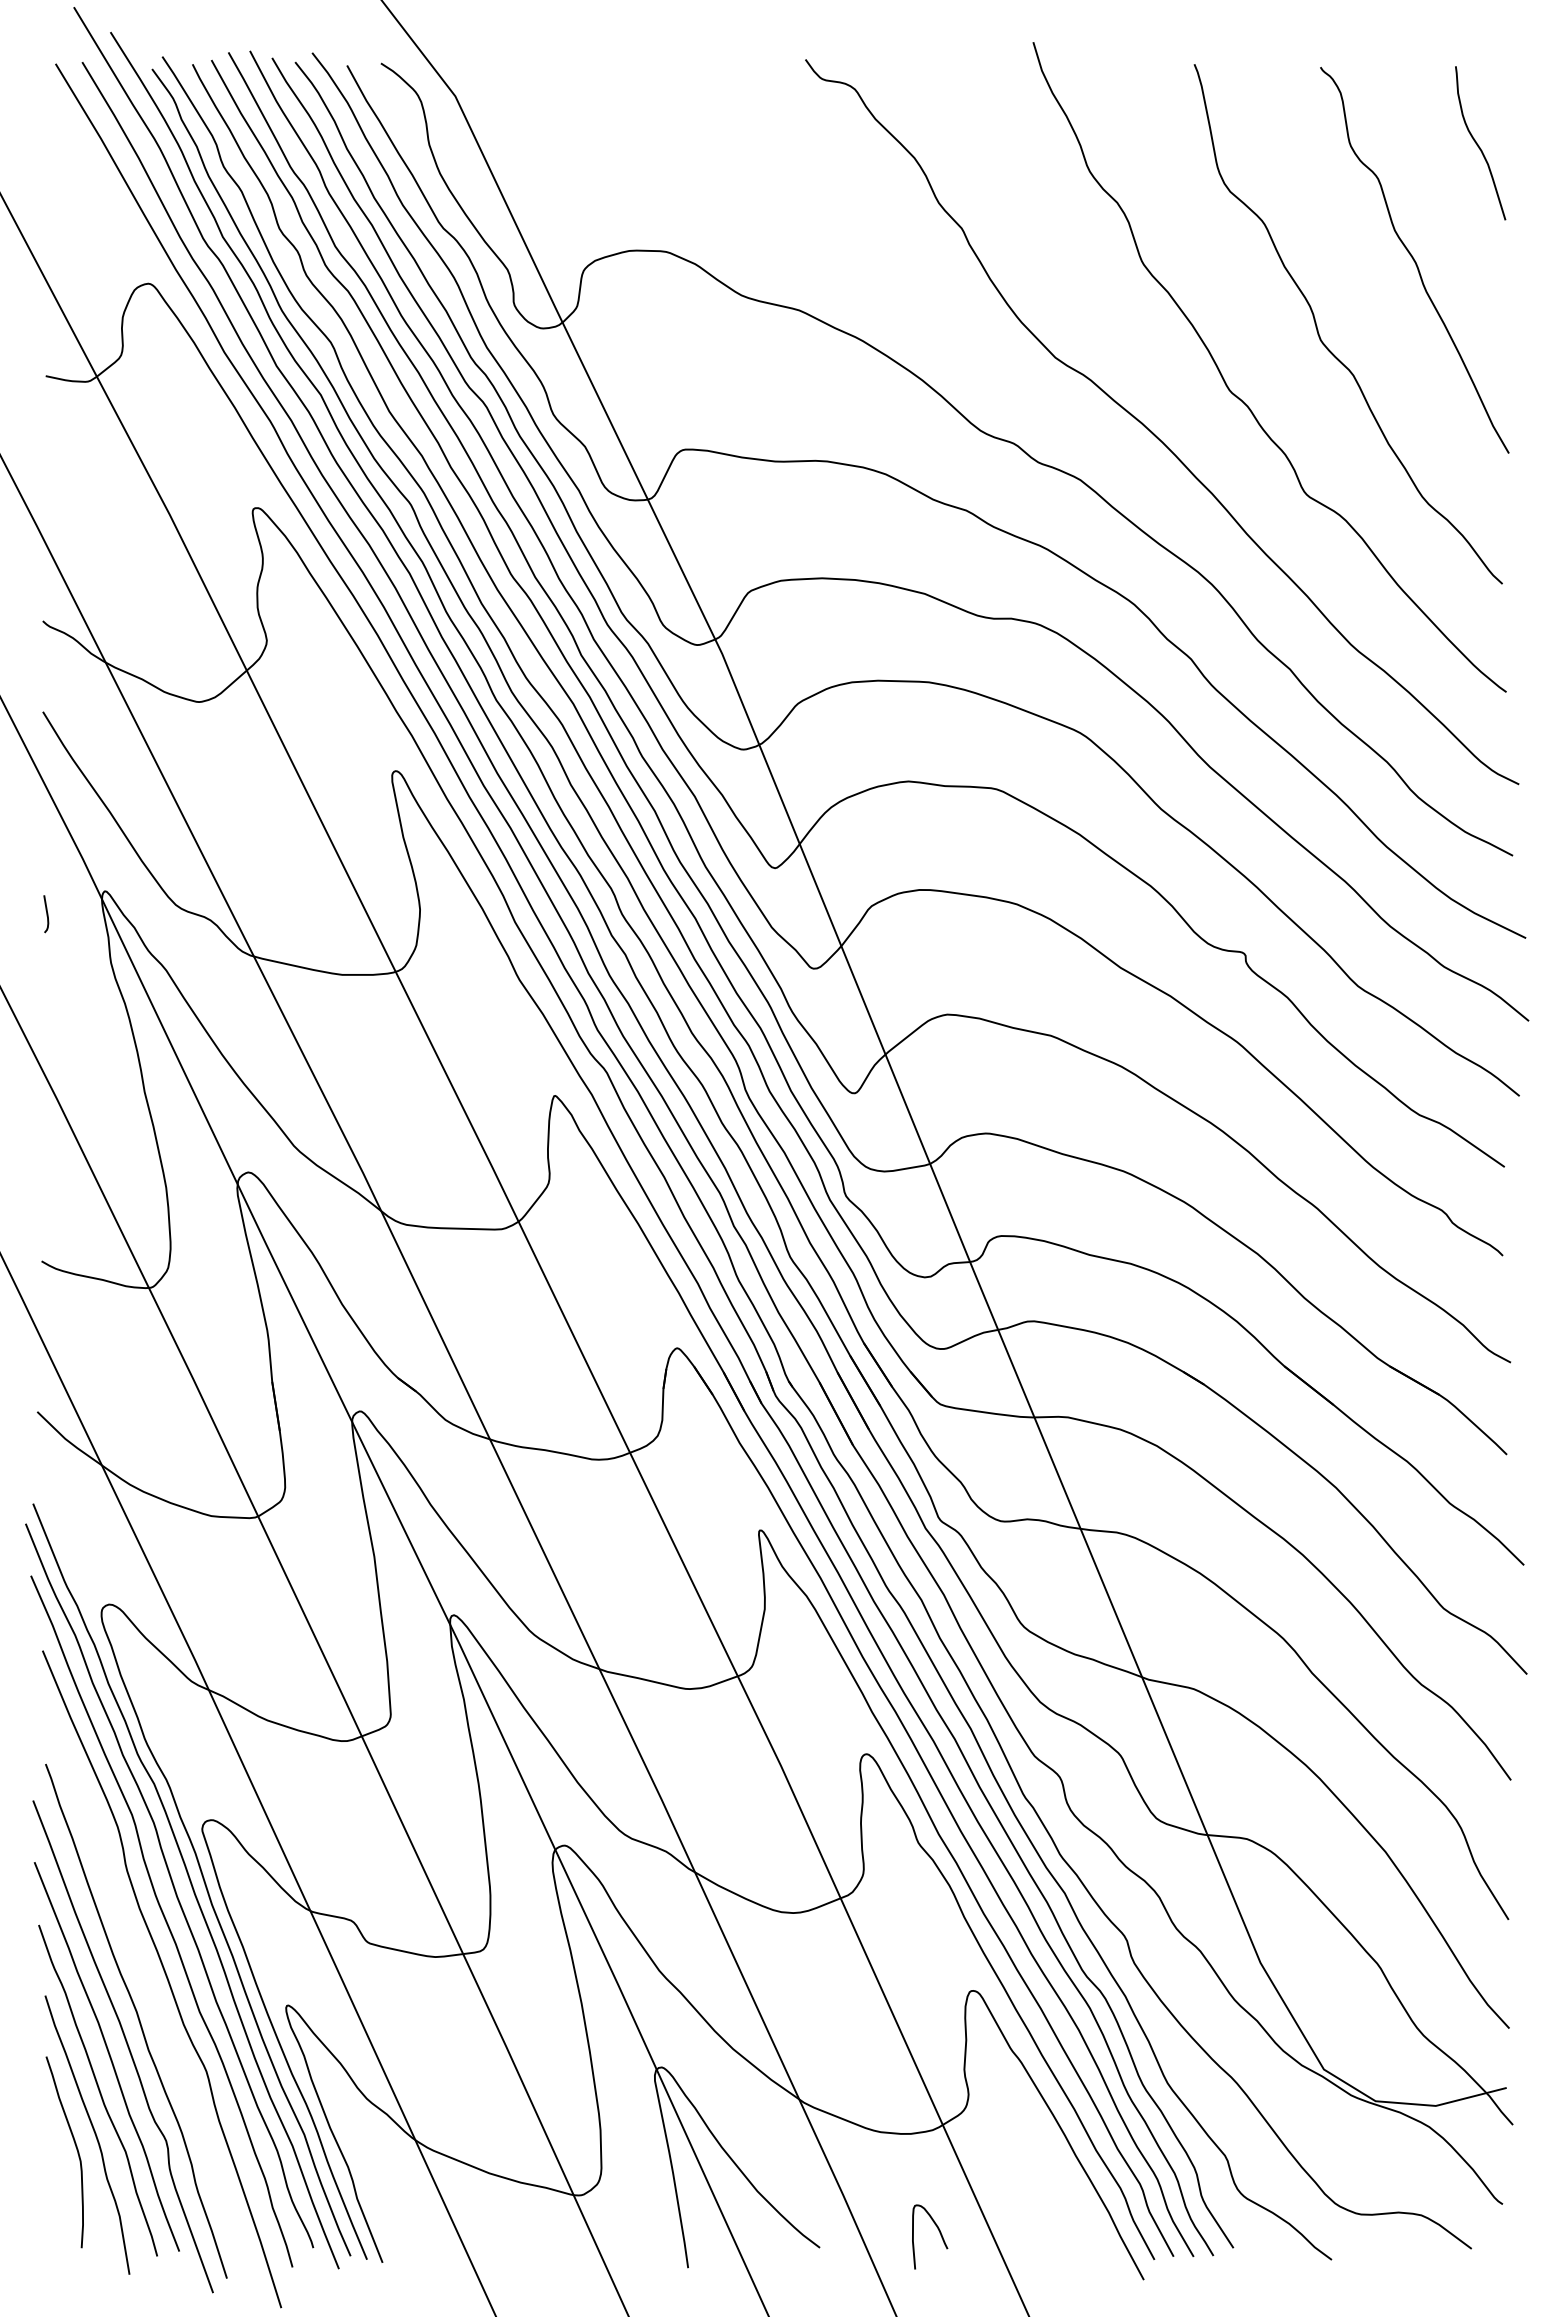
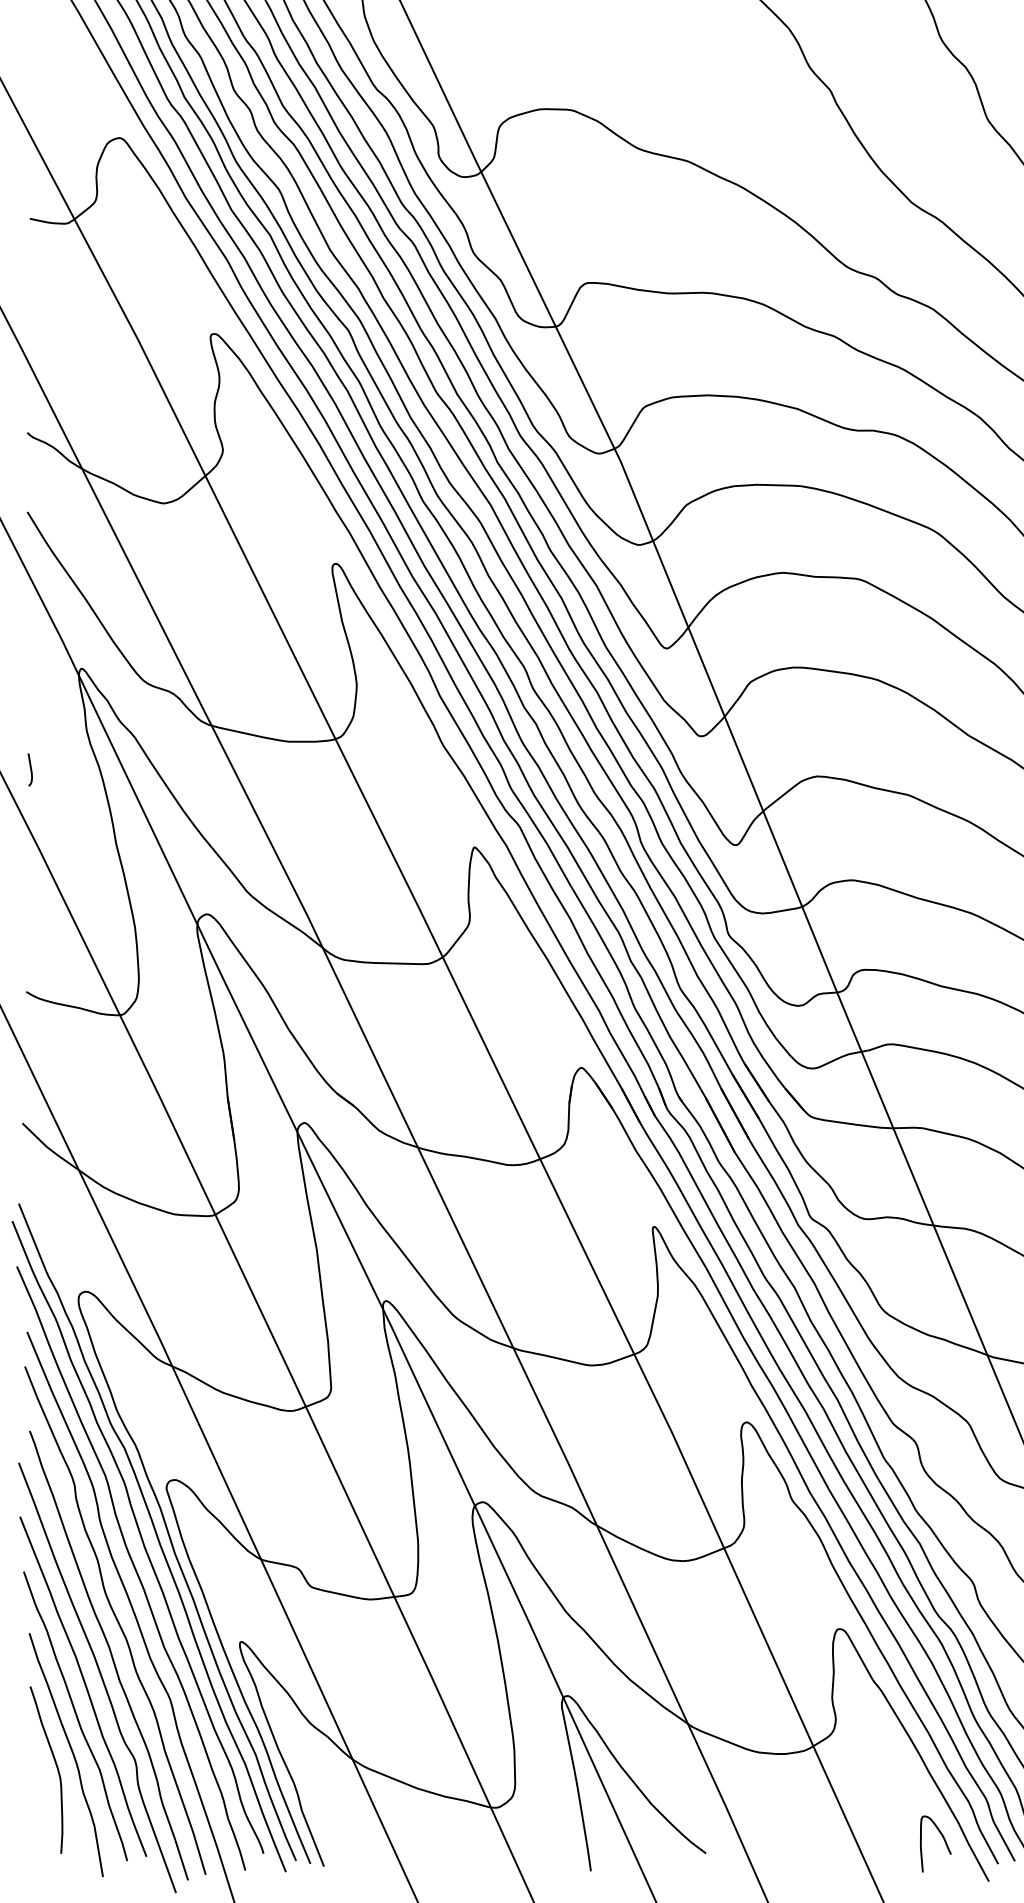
curve: (46, 914) -> (30, 770), moved
curve: (144, 1980) -> (116, 1620), added
curve: (939, 2233) -> (944, 1841), moved

